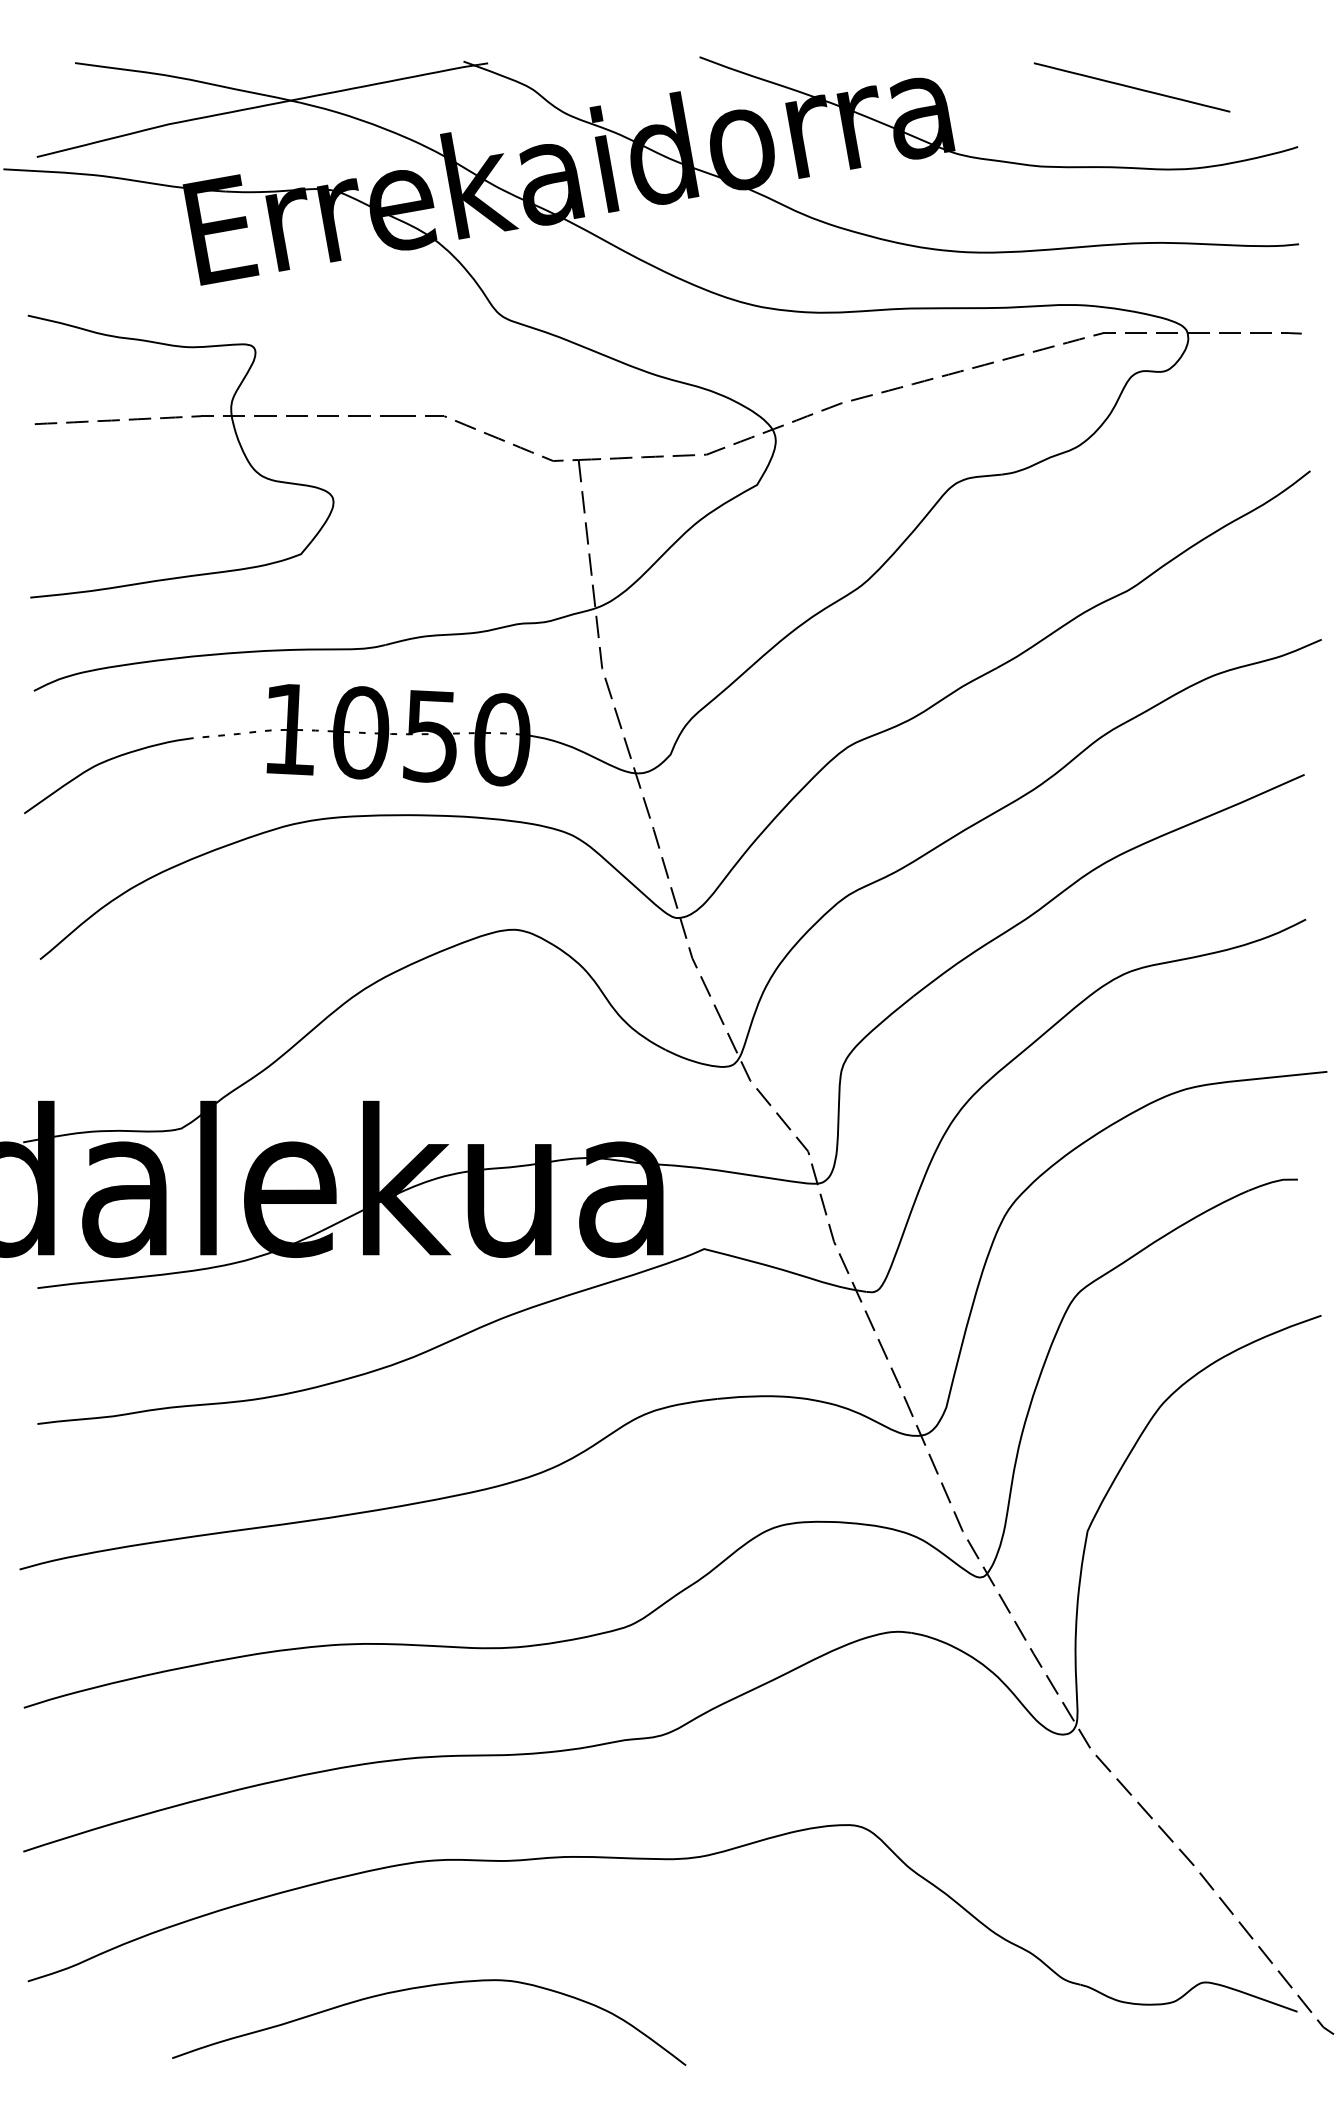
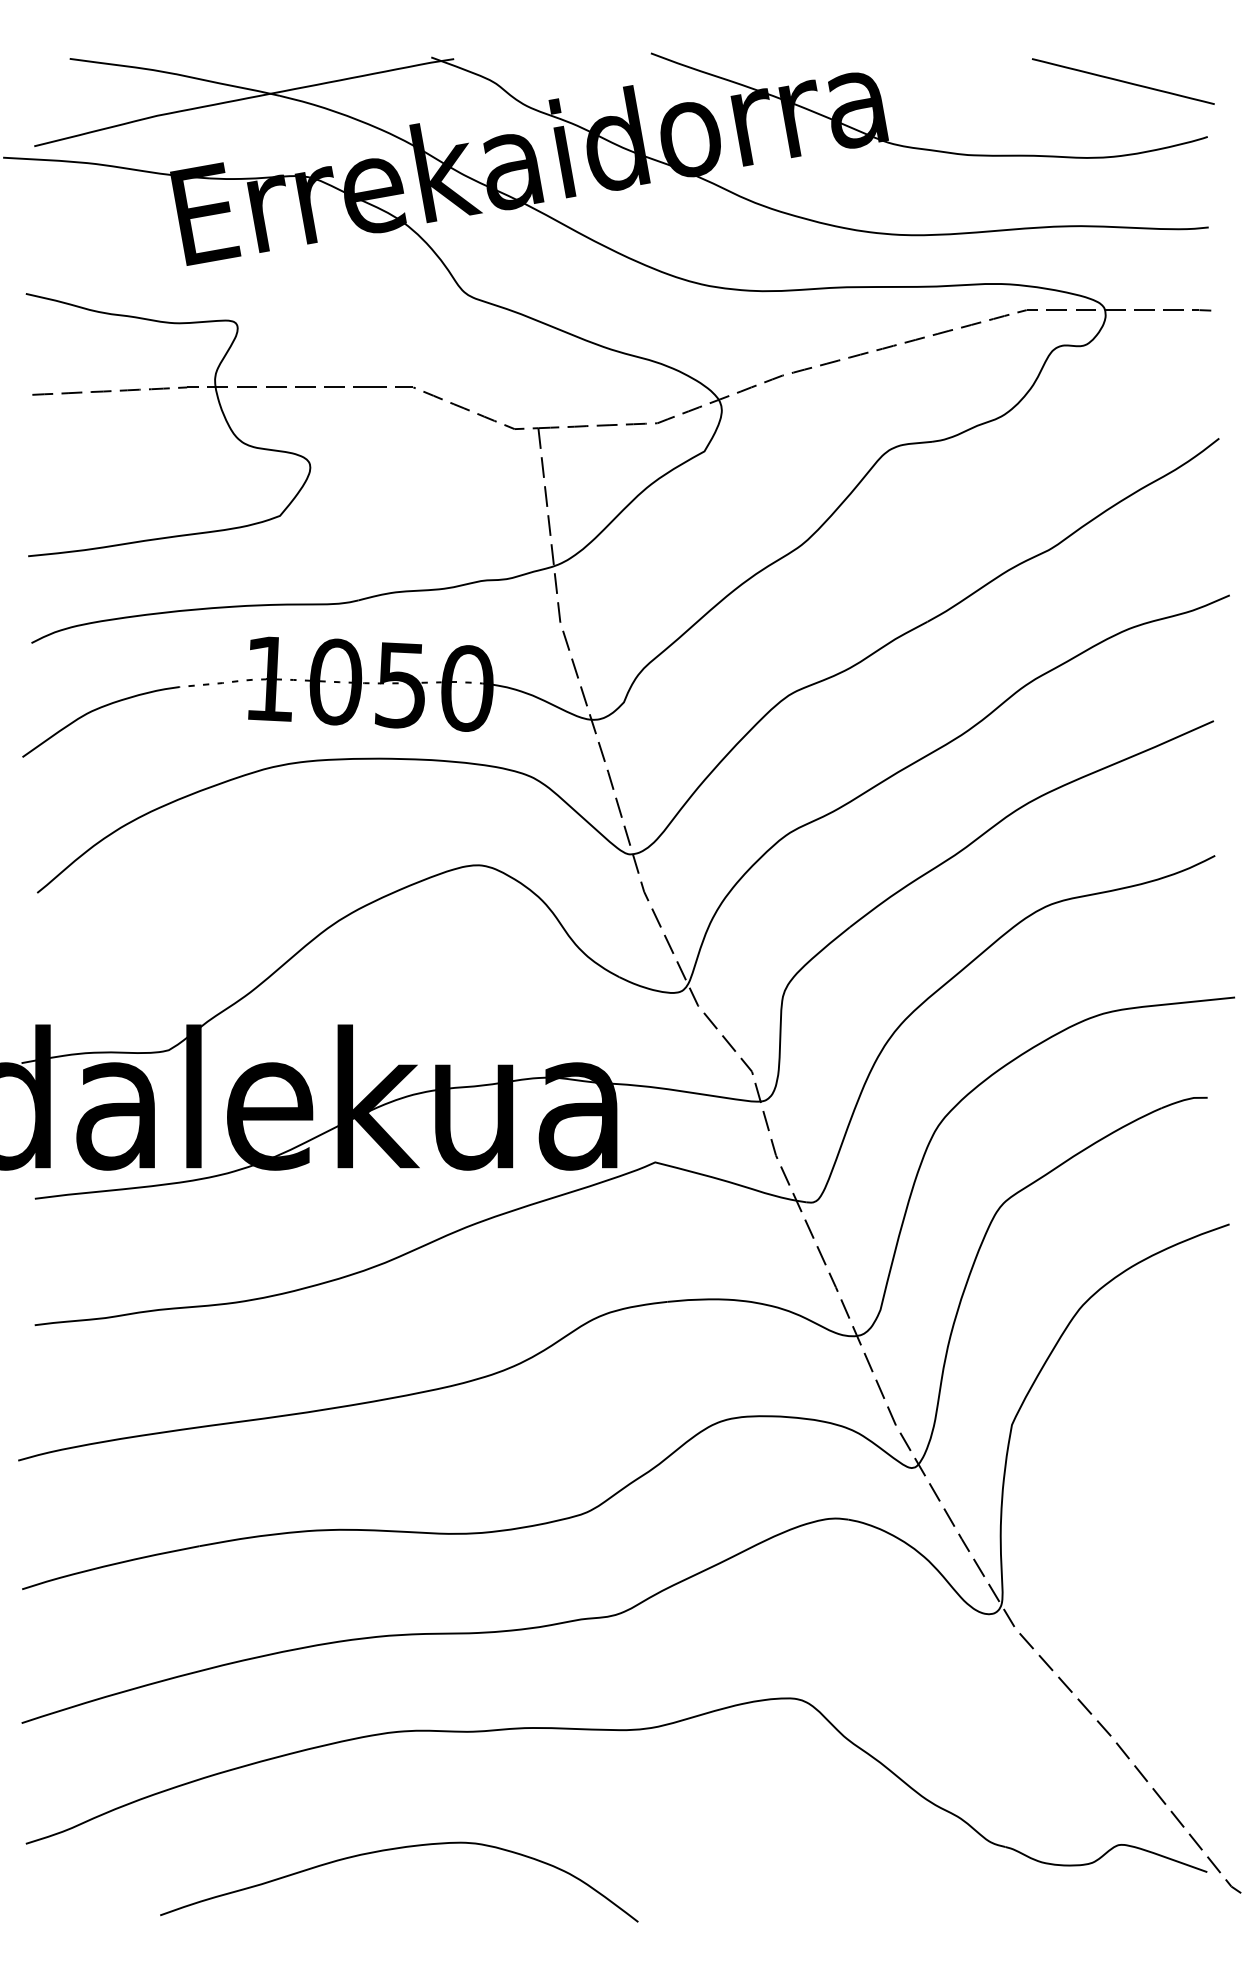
line: (1132, 87) -> (1123, 81), moved

